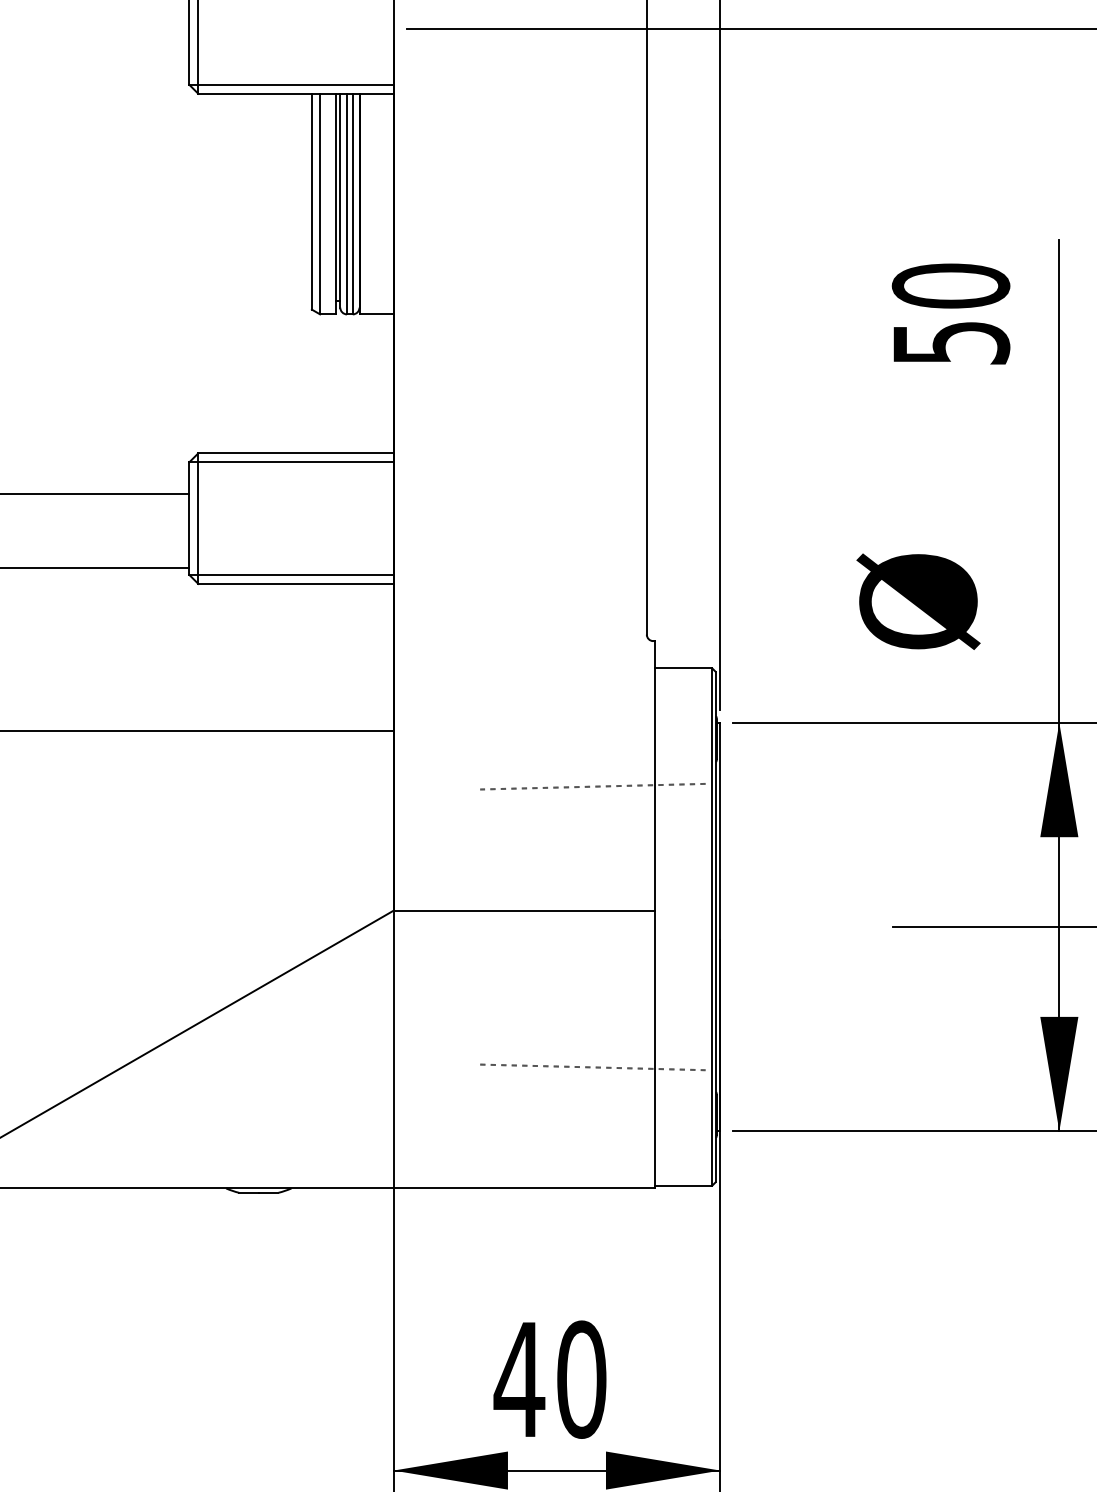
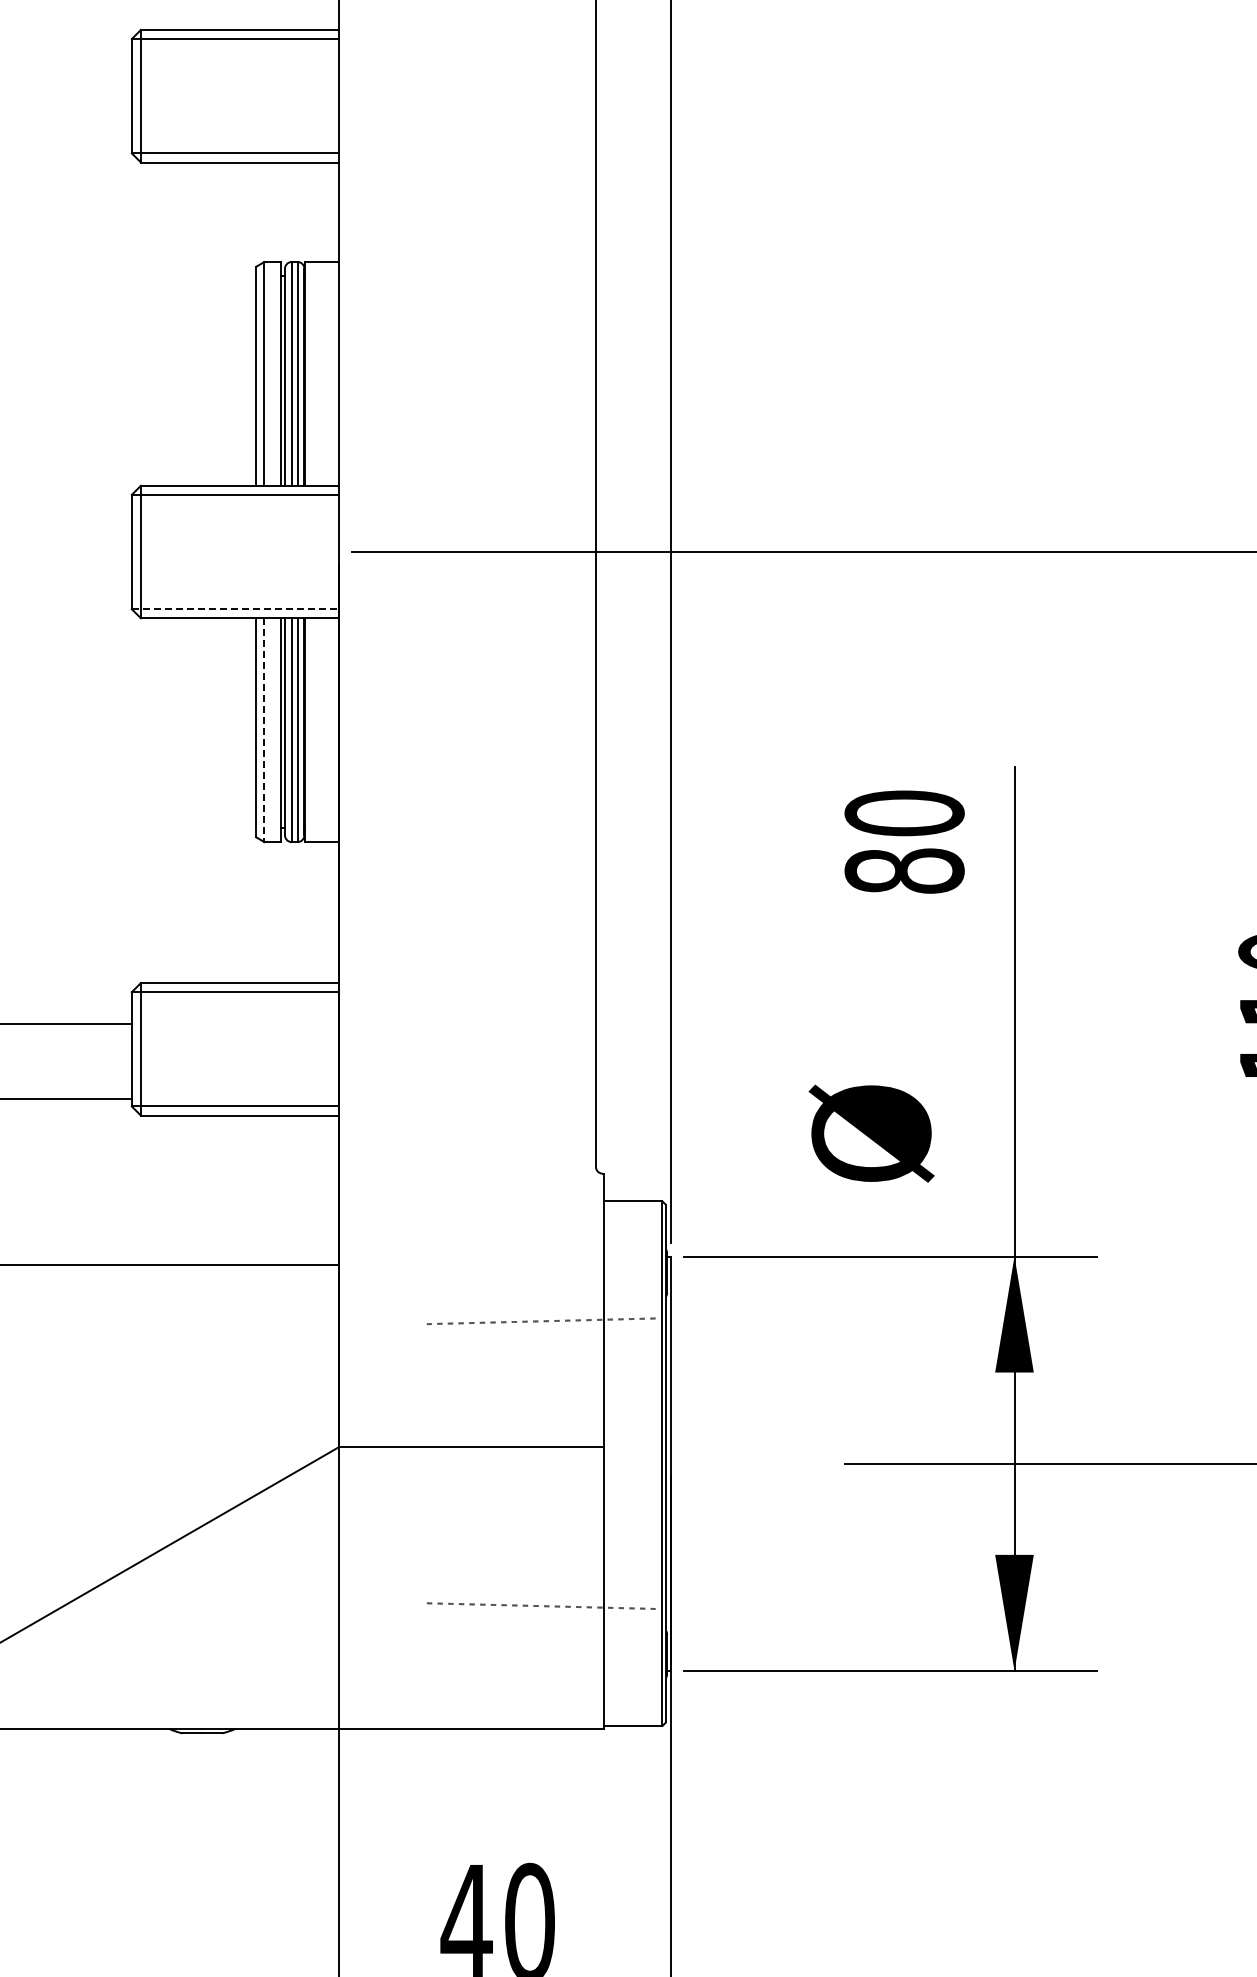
line: (291, 85) -> (235, 609), solid -> dashed
line: (320, 204) -> (264, 730), solid -> dashed
text: (950, 342) -> (904, 870), 50 -> 80

